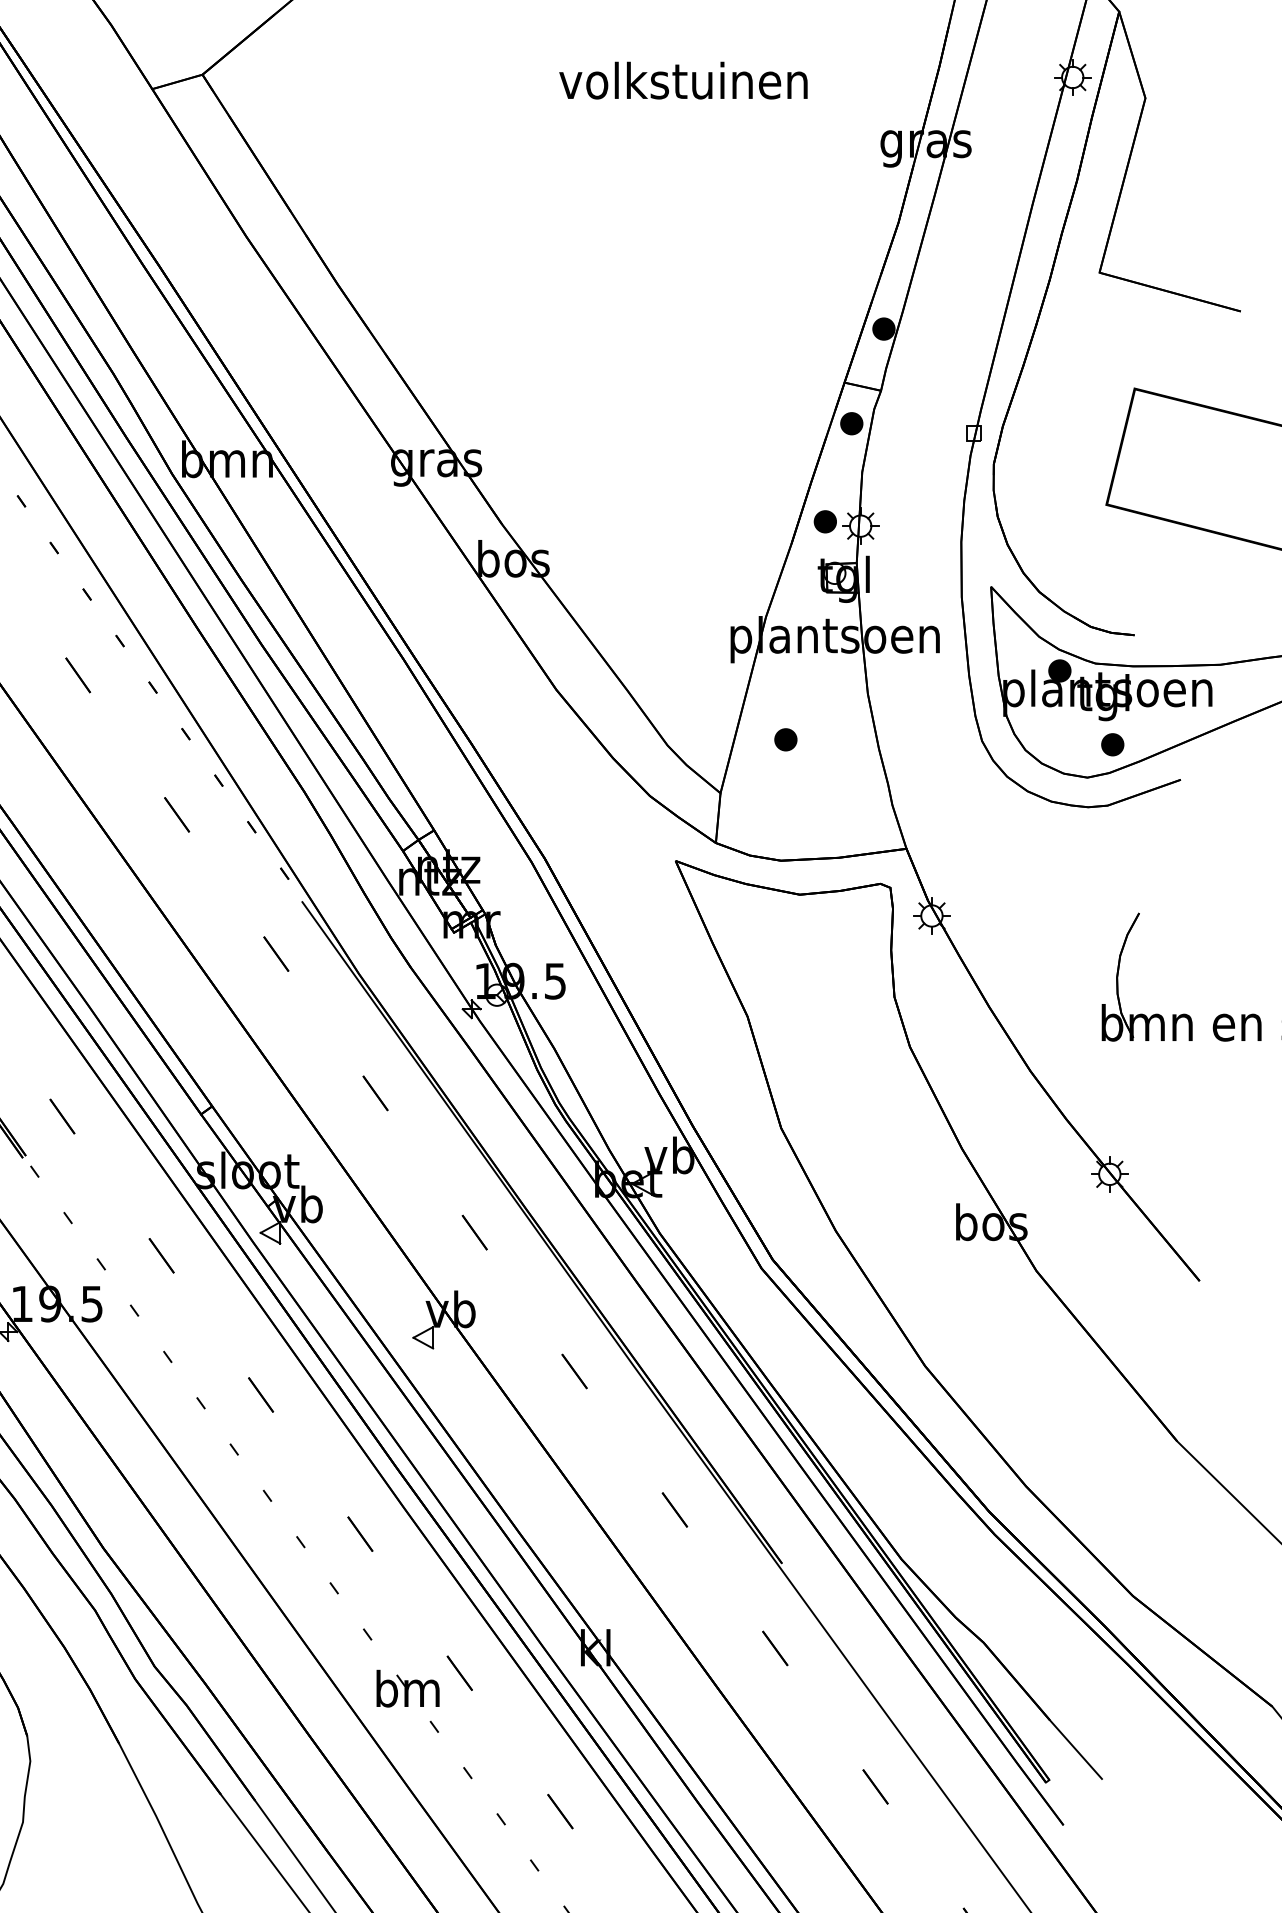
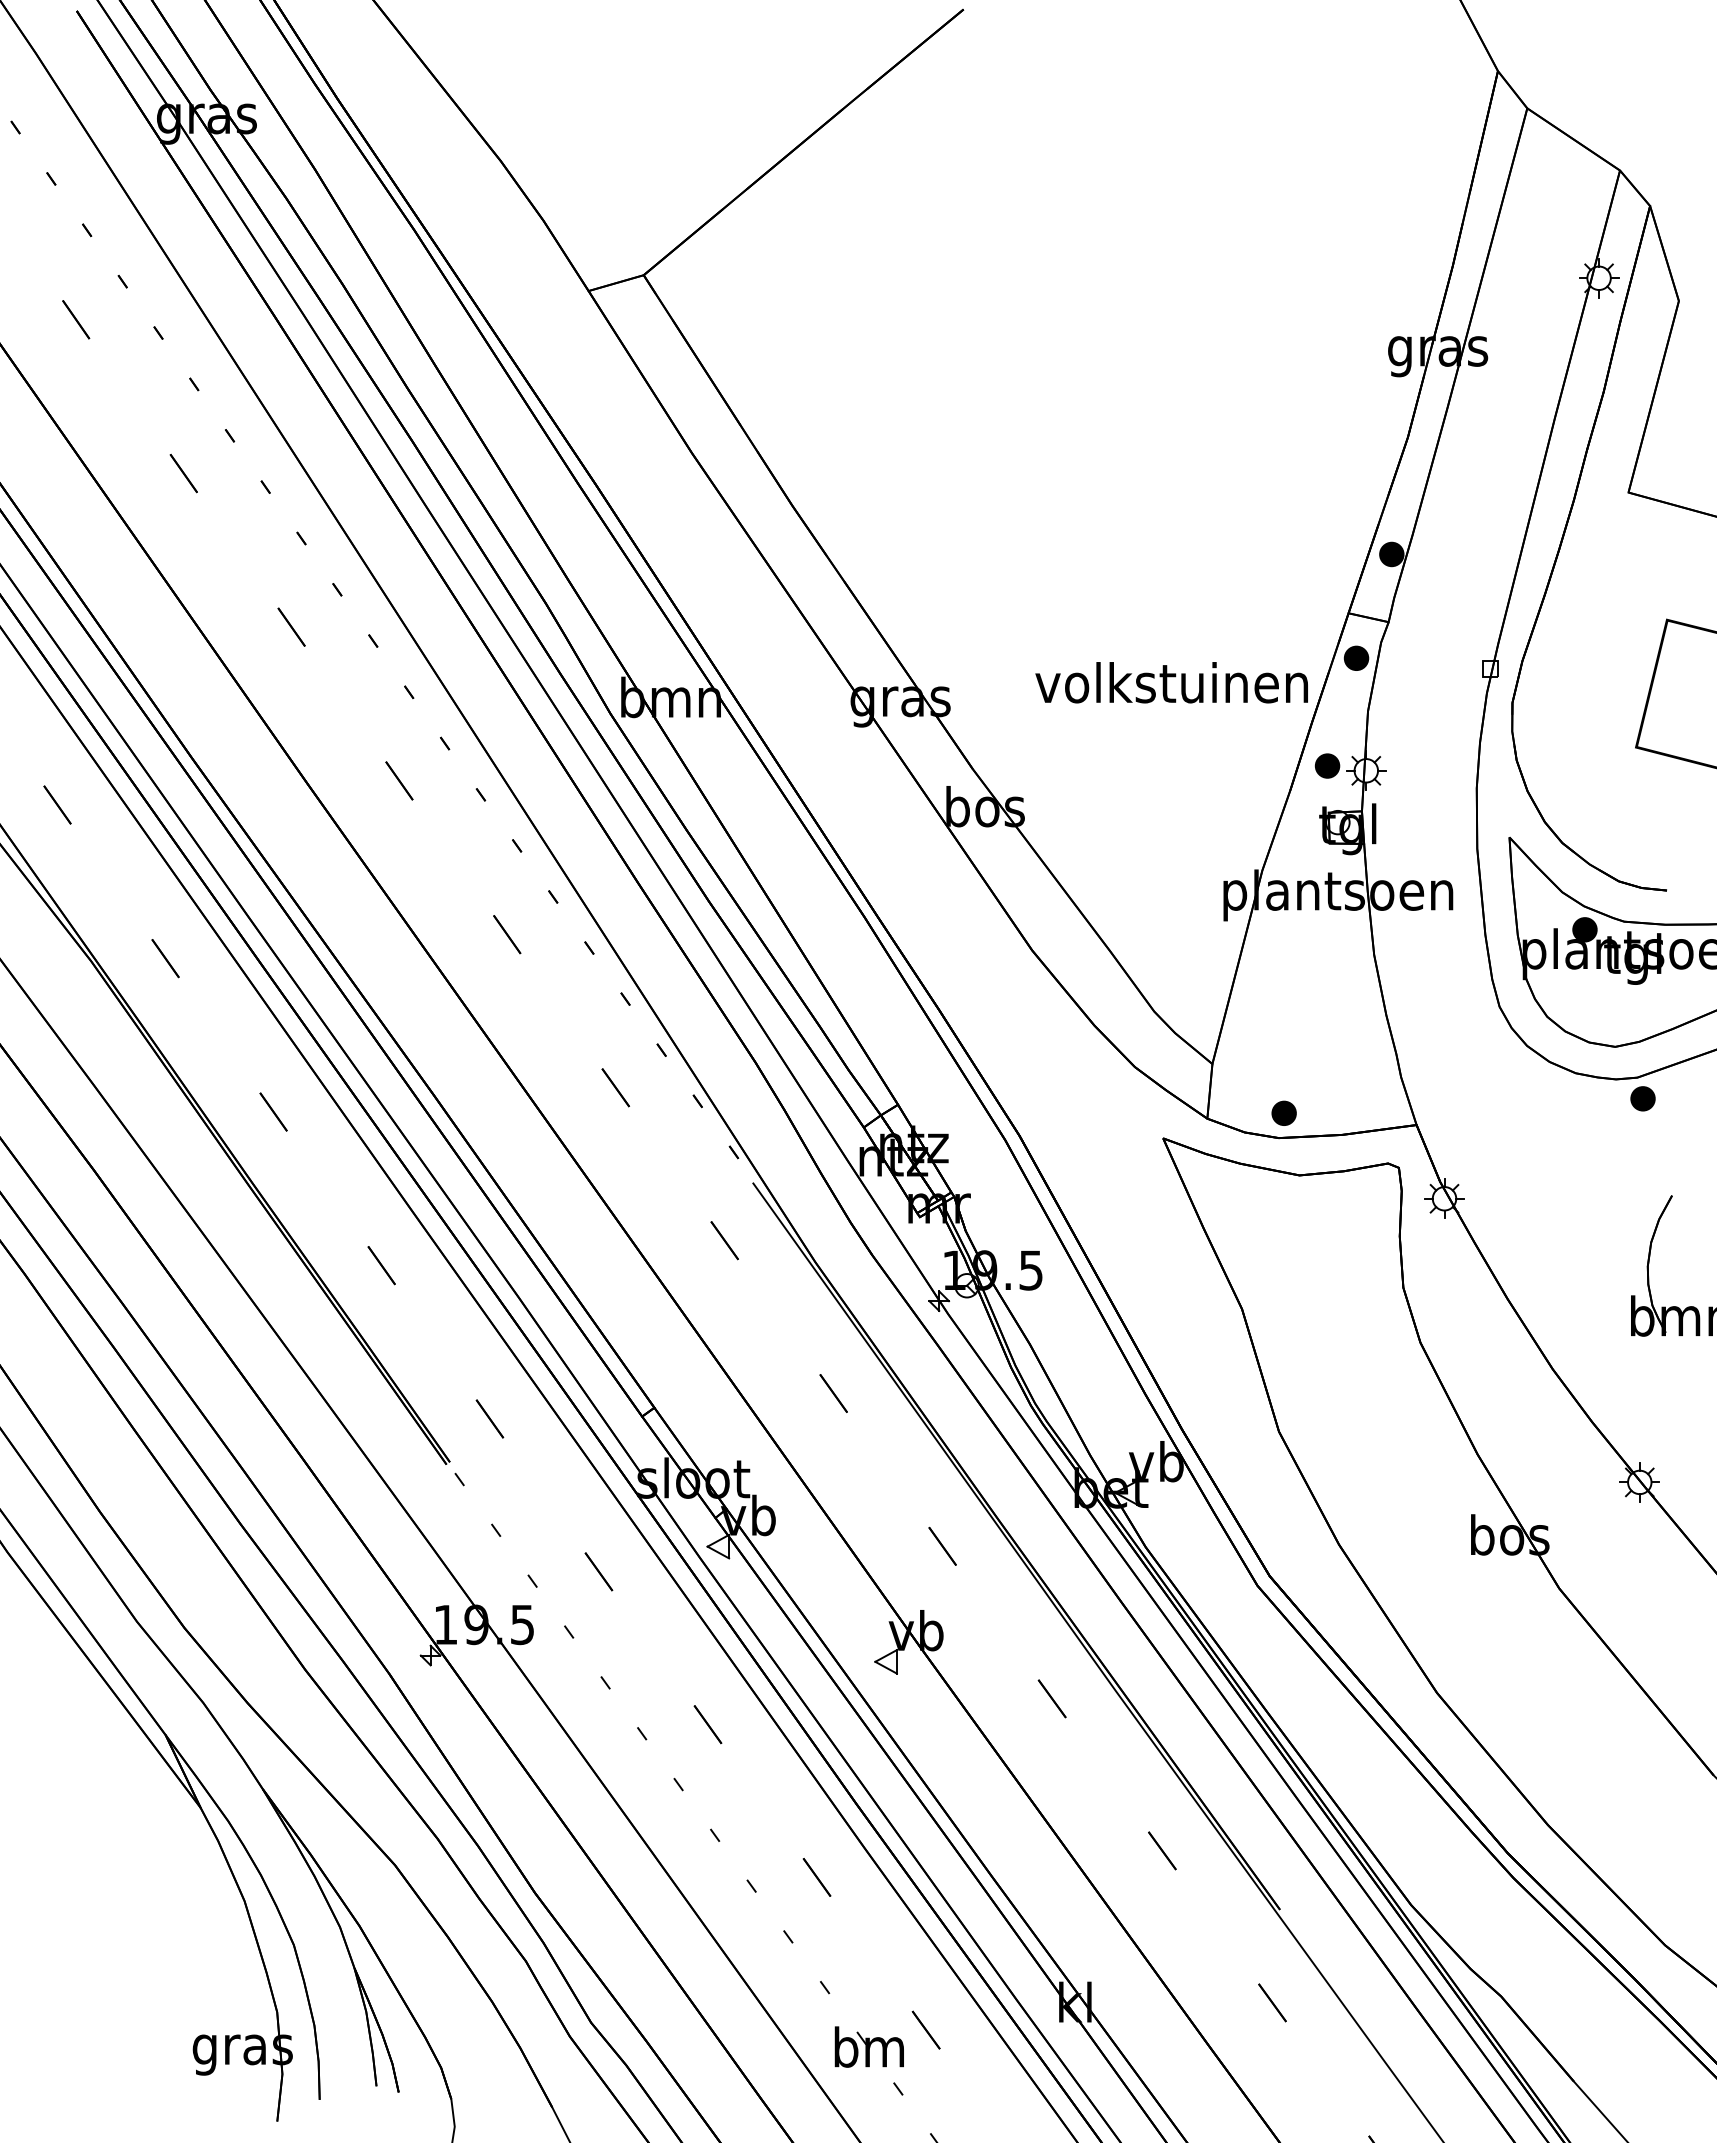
text: (683, 80) -> (1171, 682), moved
part: (785, 739) -> (1283, 1112), moved
part: (1112, 744) -> (1642, 1098), moved

